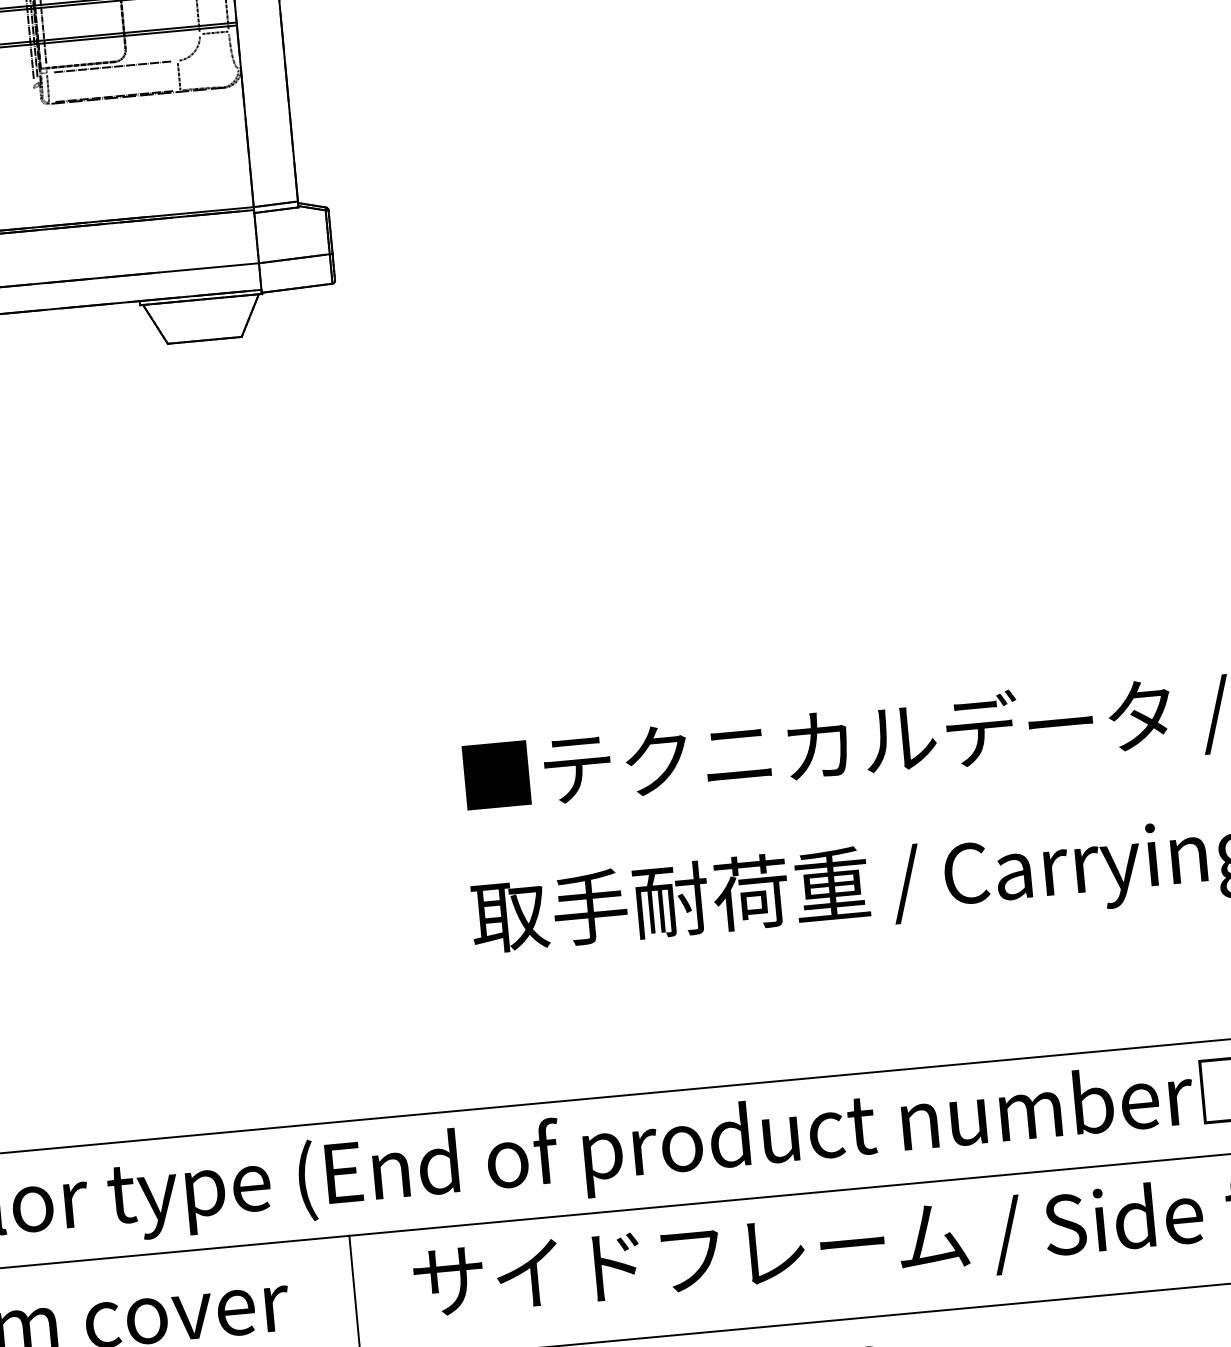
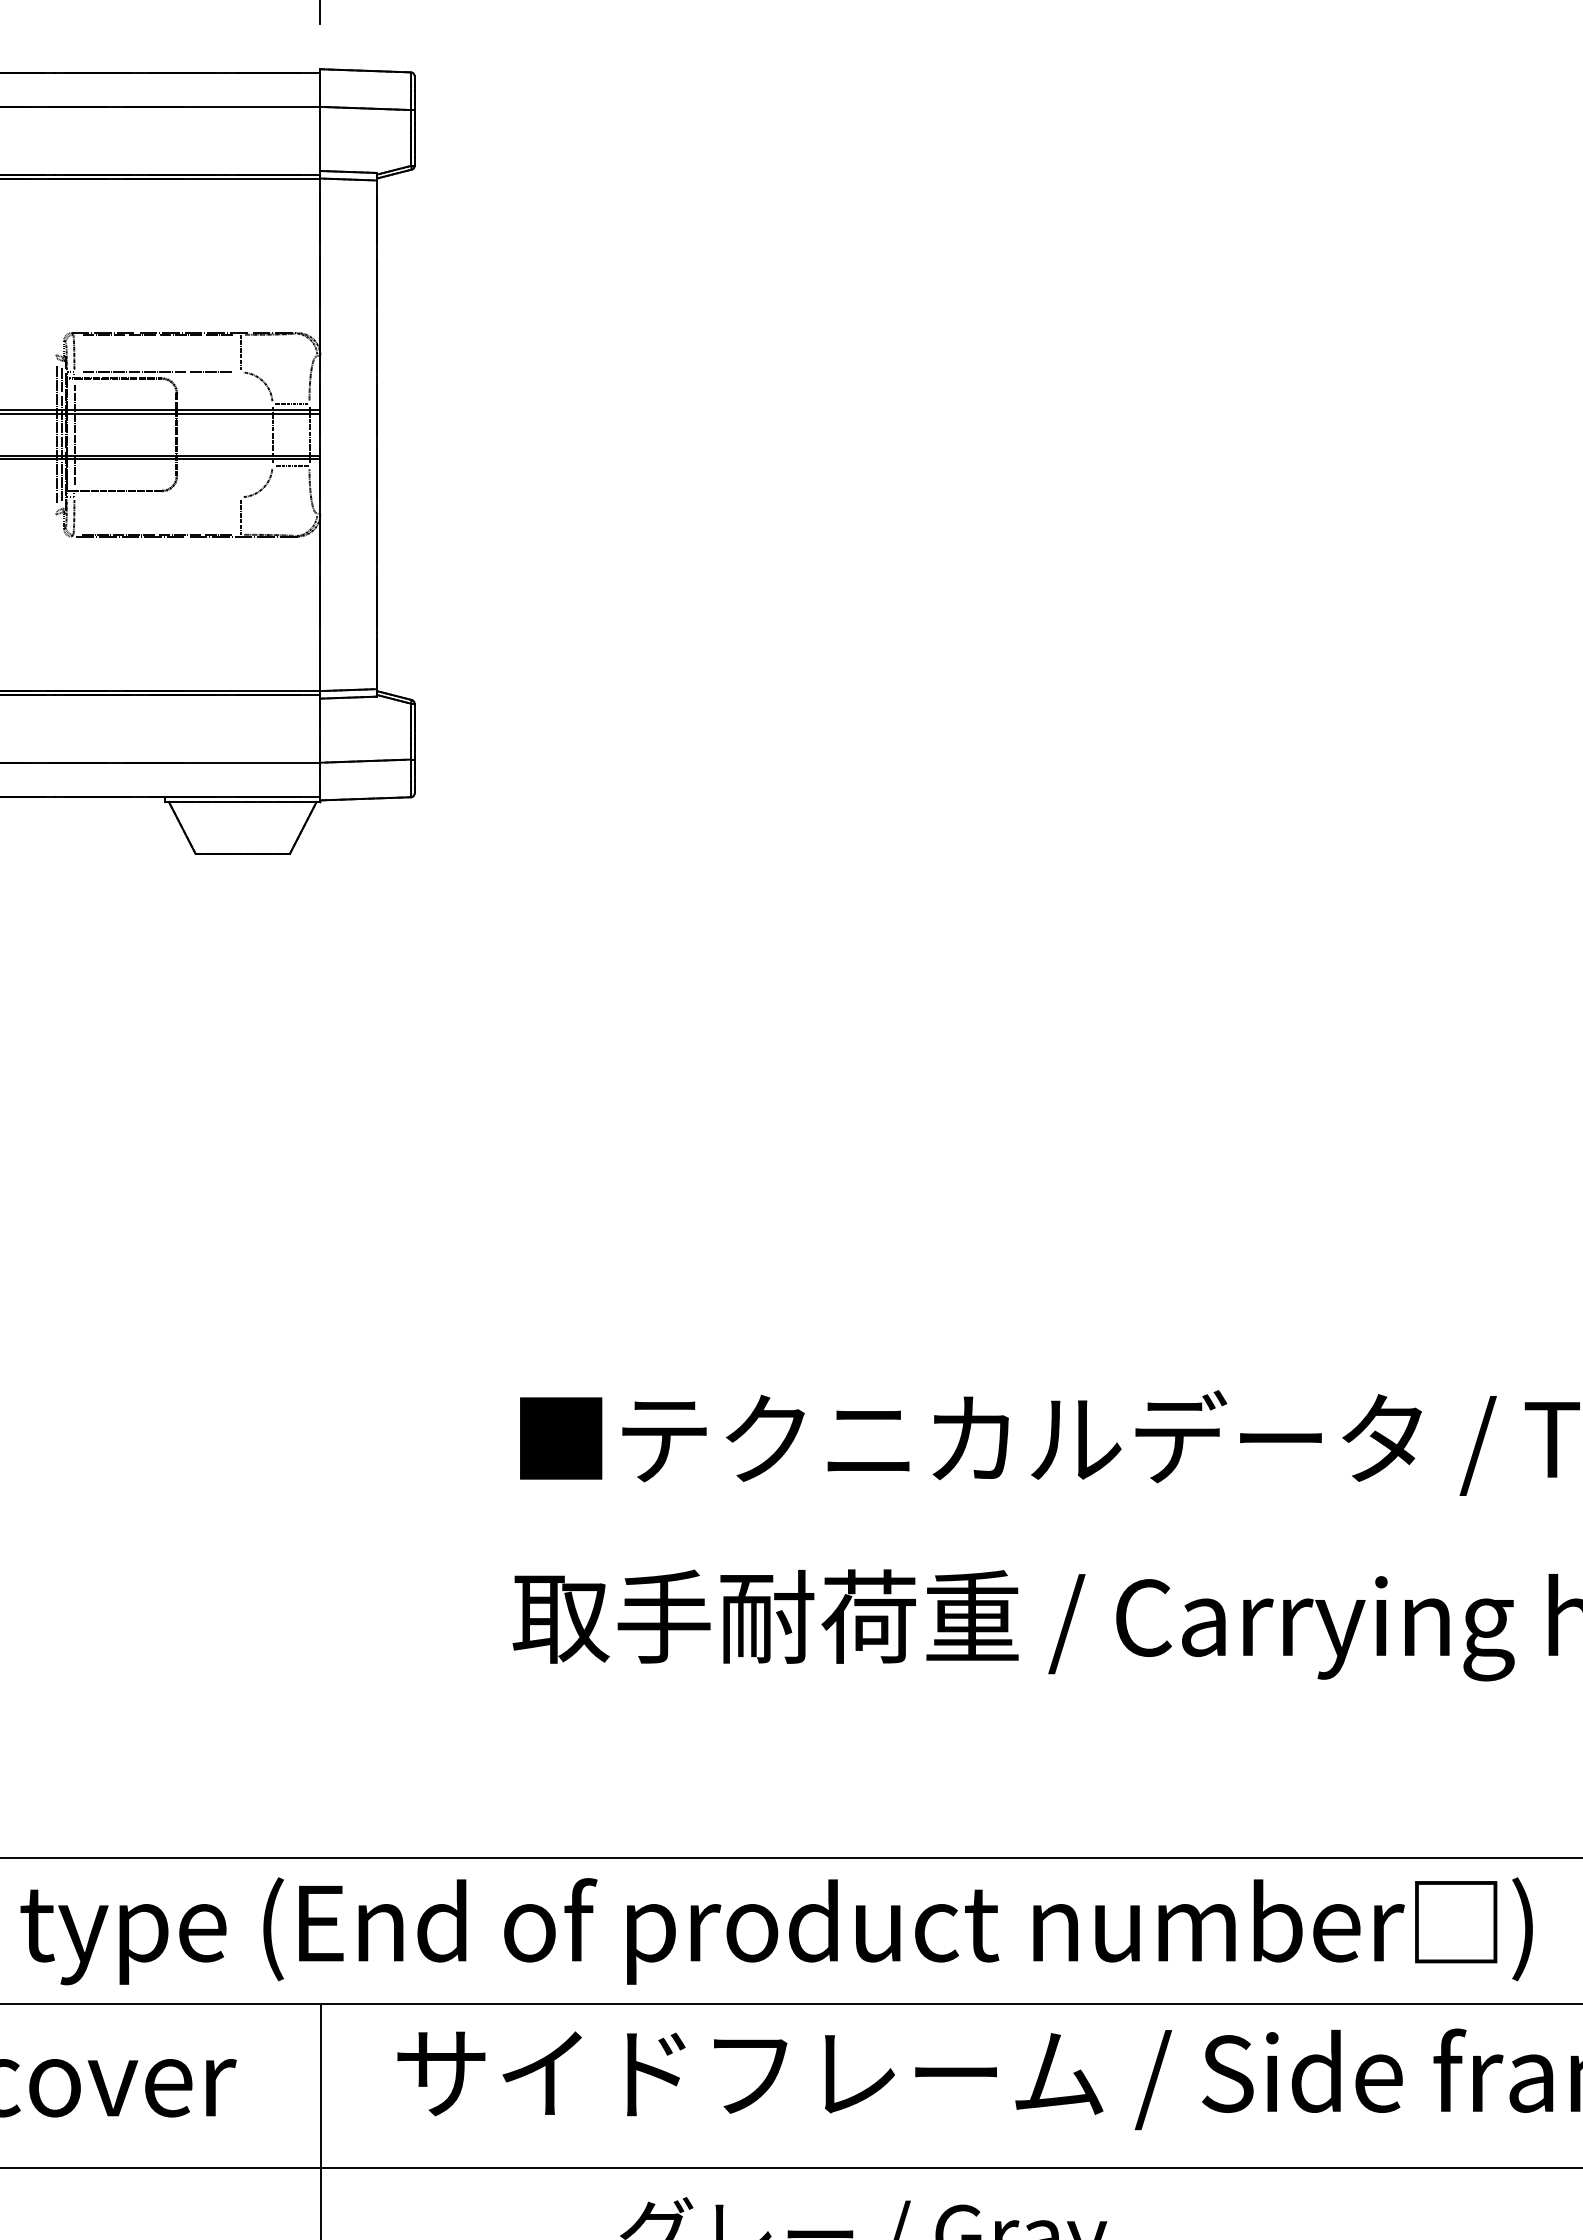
line: (112, 67) -> (157, 497), removed

